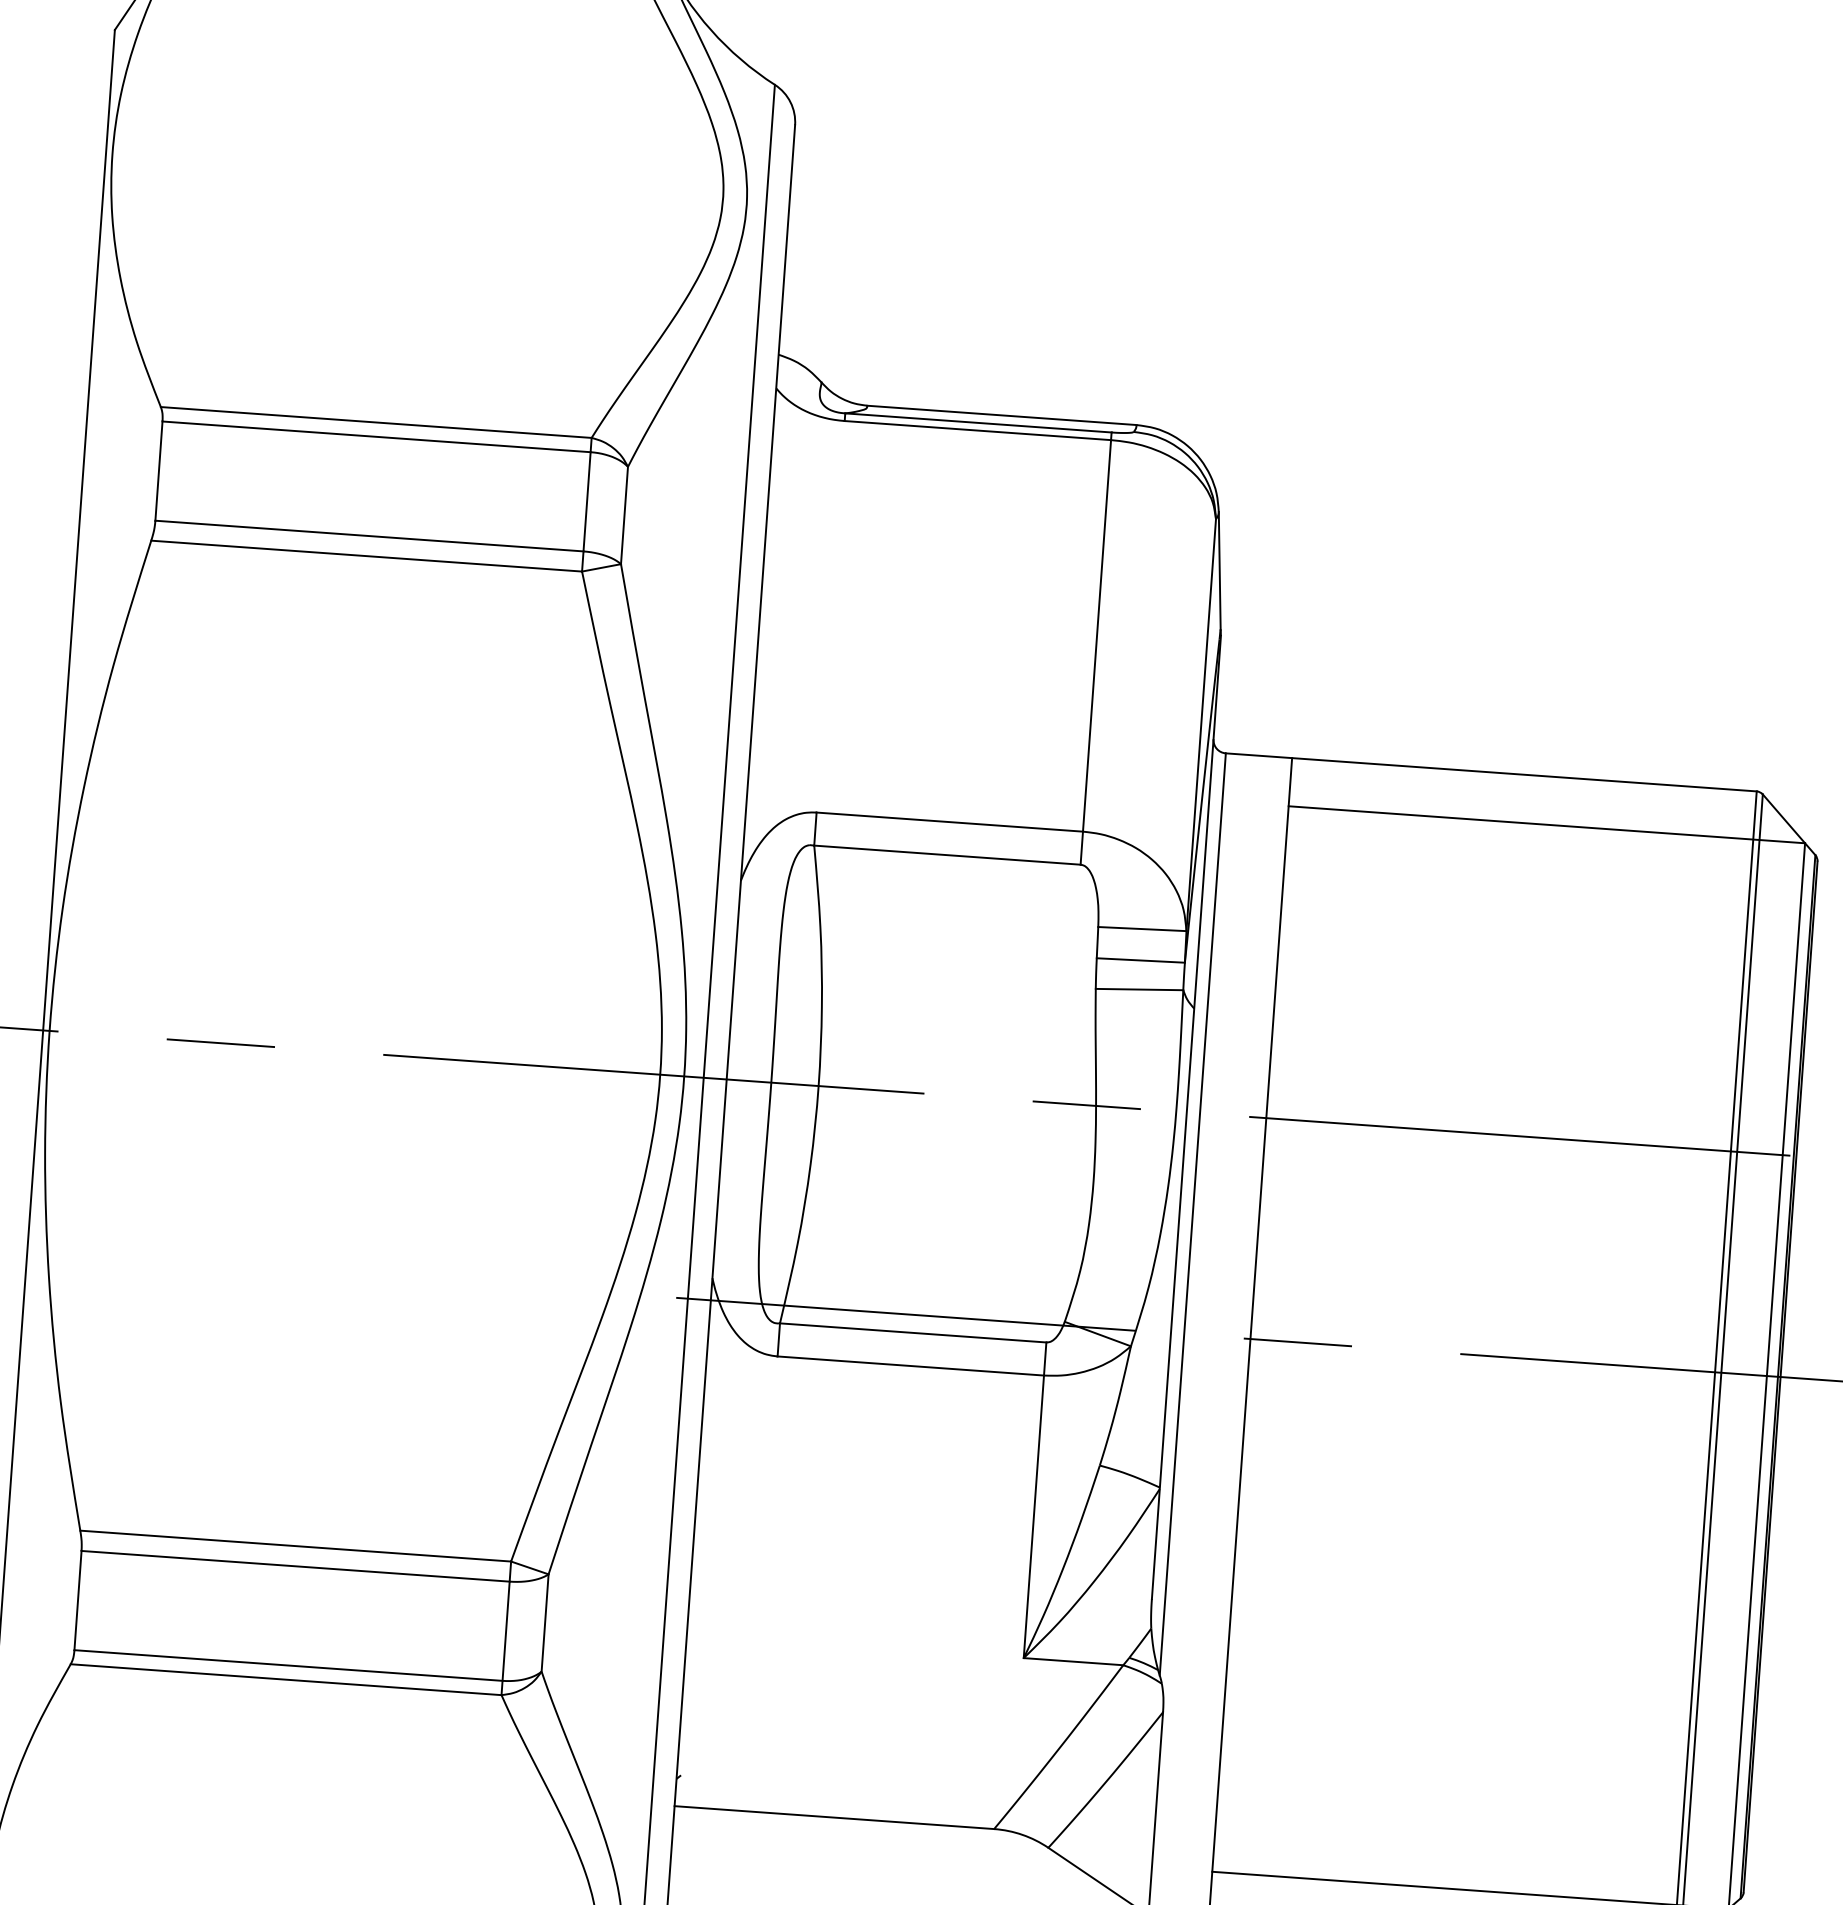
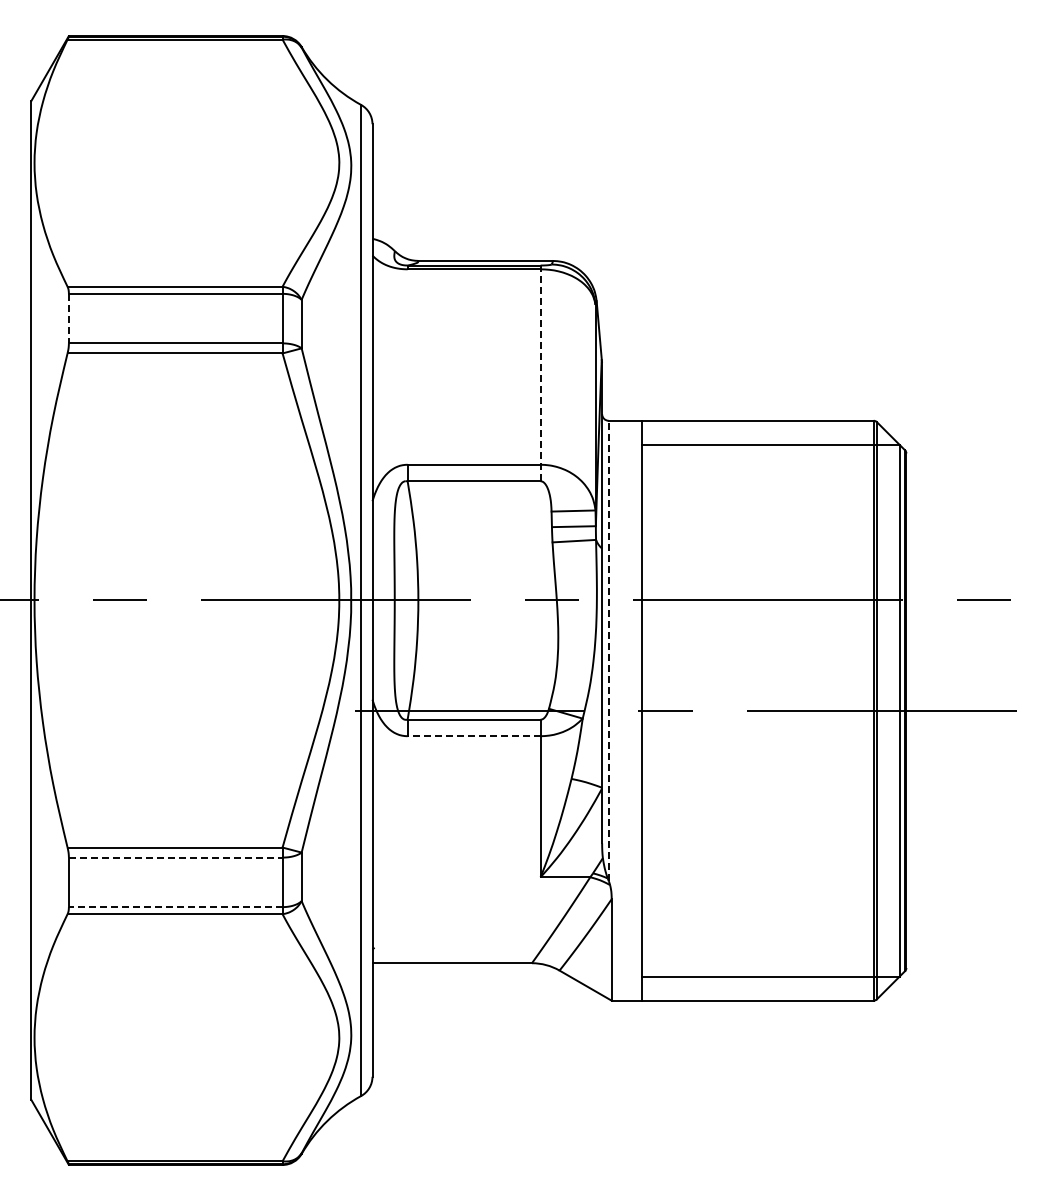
line: (158, 470) -> (68, 318), solid -> dashed
line: (1095, 648) -> (540, 373), solid -> dashed
line: (1192, 1213) -> (608, 650), solid -> dashed
line: (909, 1366) -> (473, 736), solid -> dashed
line: (295, 1566) -> (175, 857), solid -> dashed
line: (287, 1666) -> (175, 907), solid -> dashed

